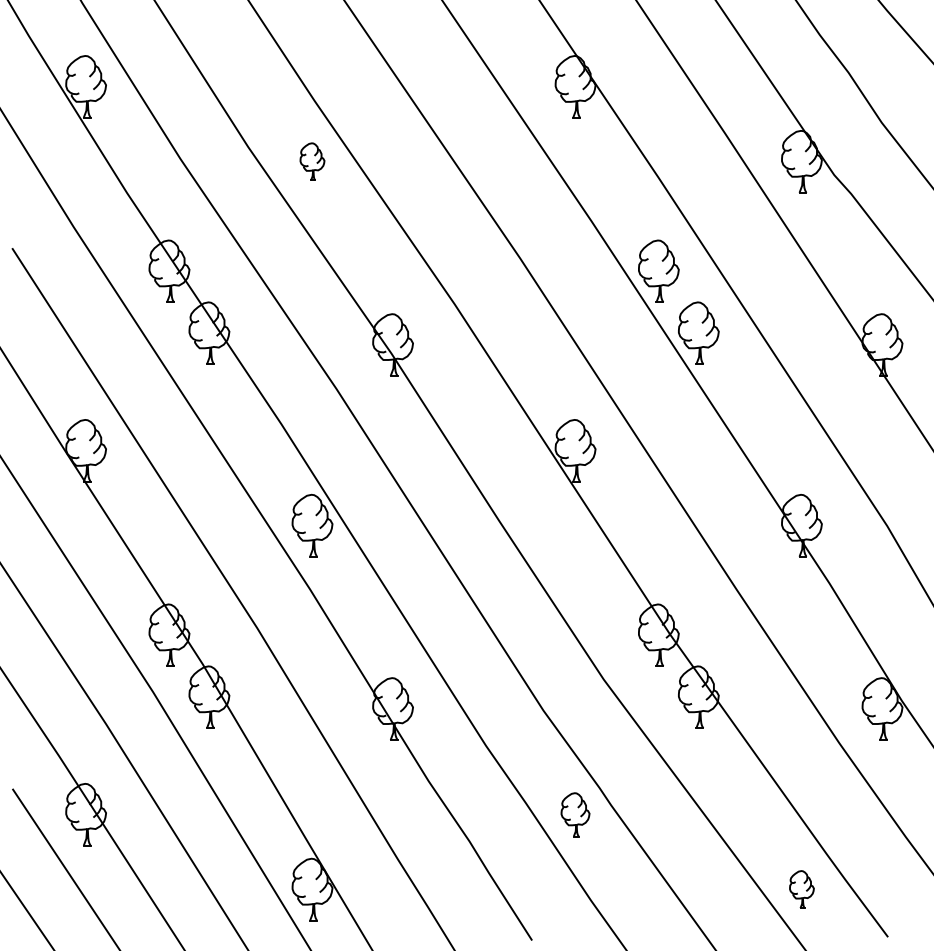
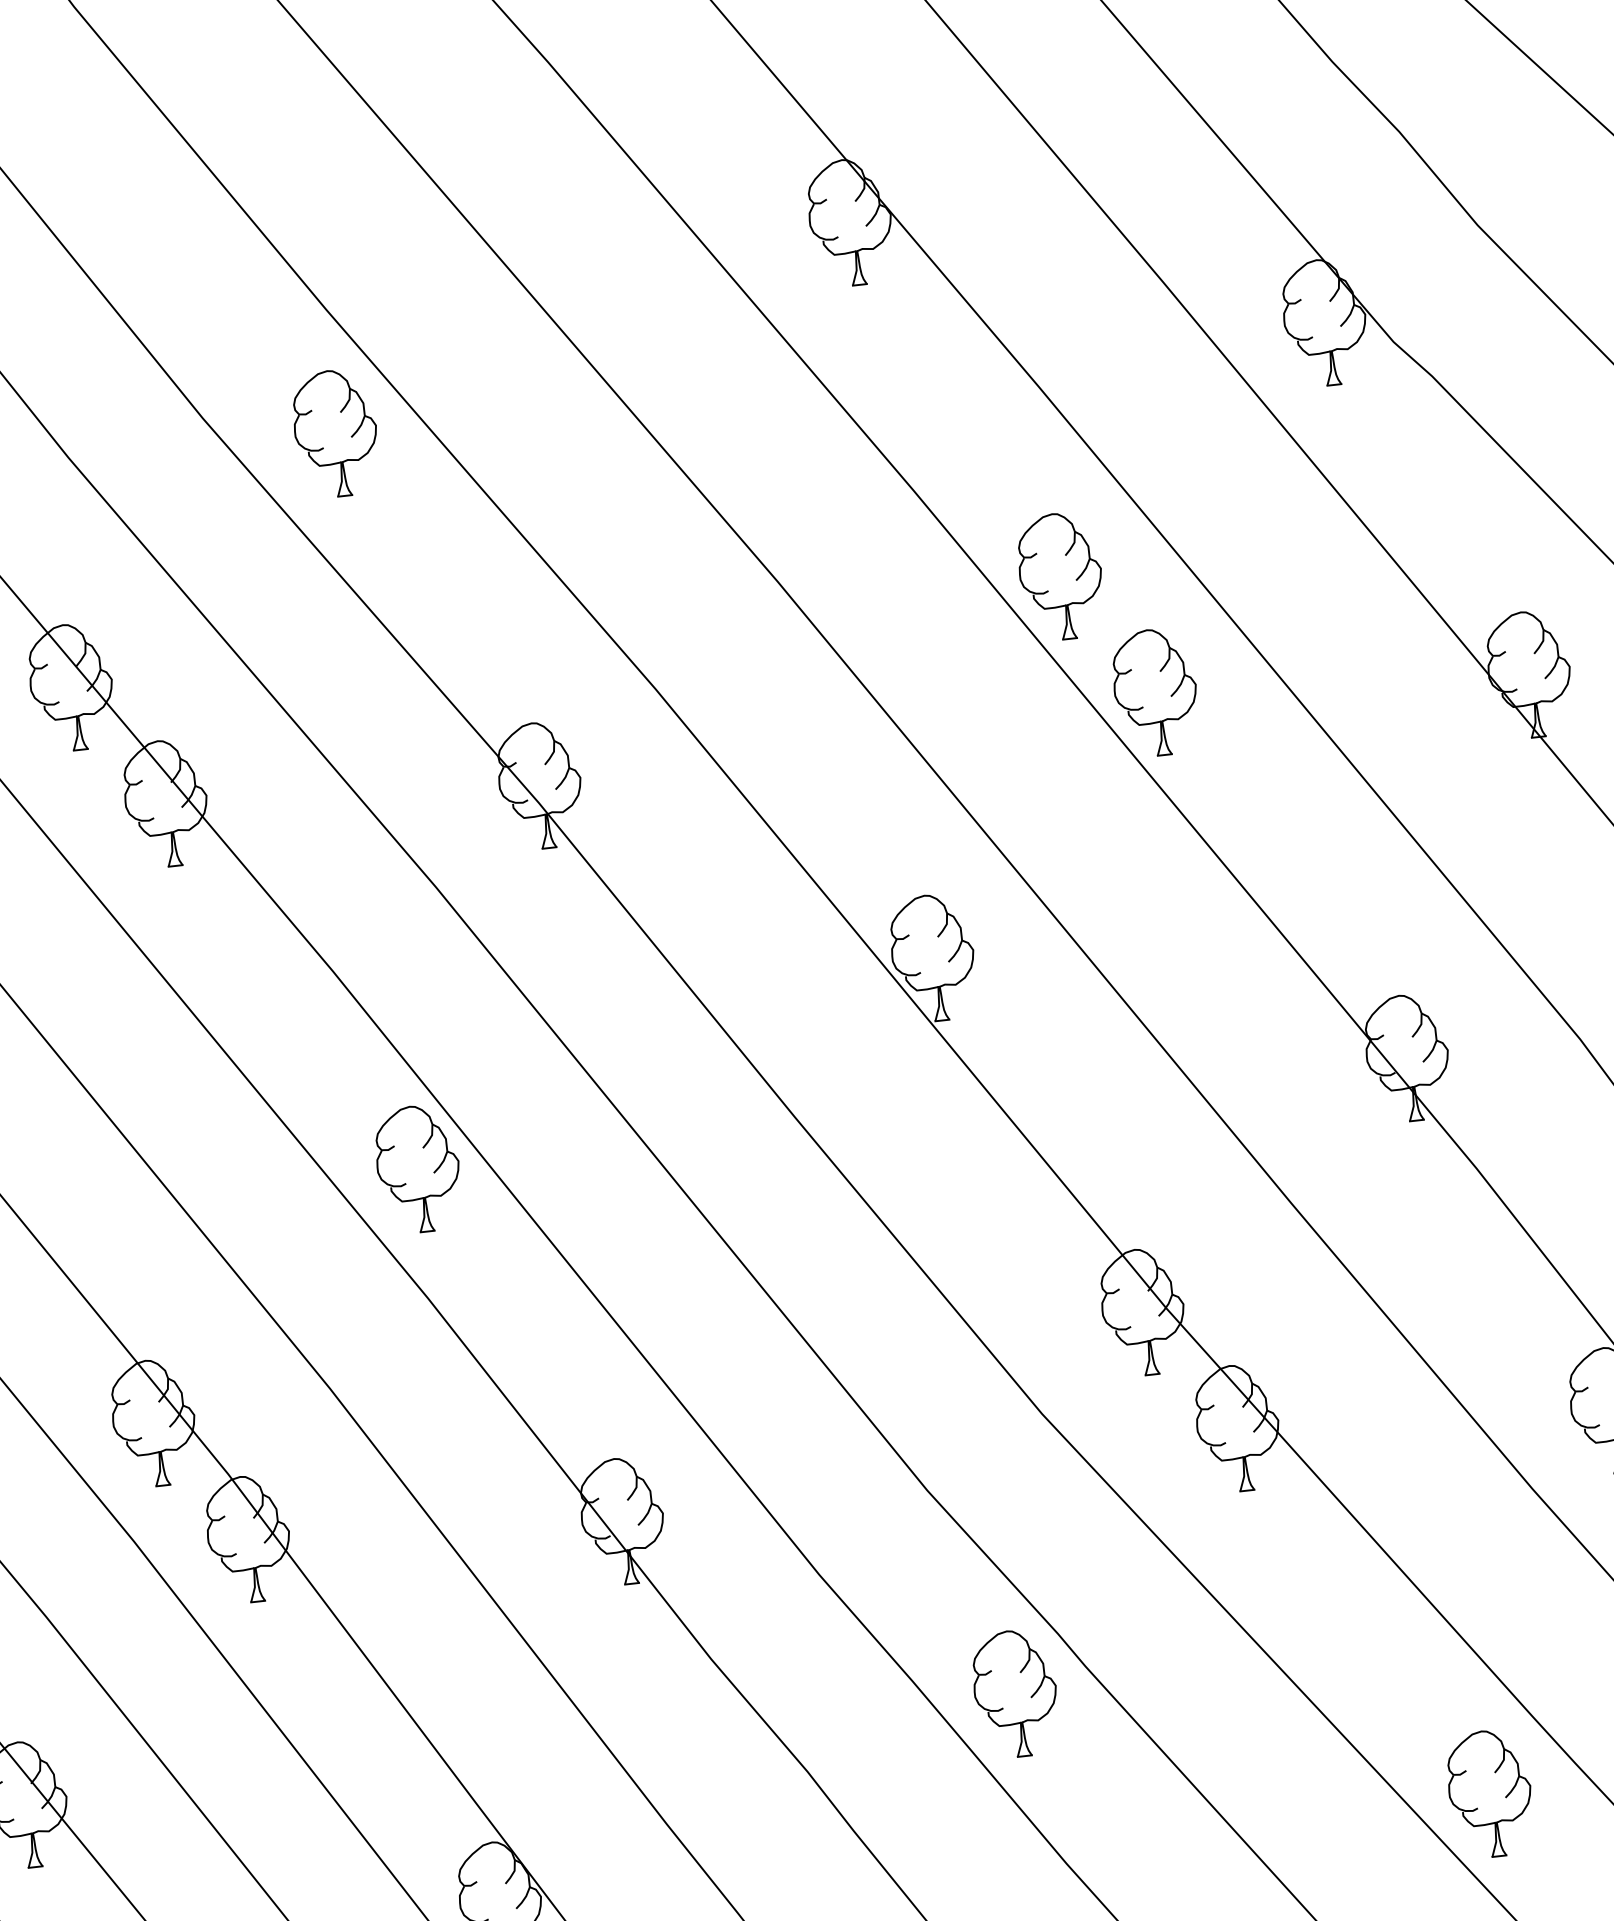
part: (312, 161) -> (335, 432), size x1.67
part: (575, 814) -> (1015, 1693), size x1.43
part: (801, 889) -> (1489, 1793), size x1.67

